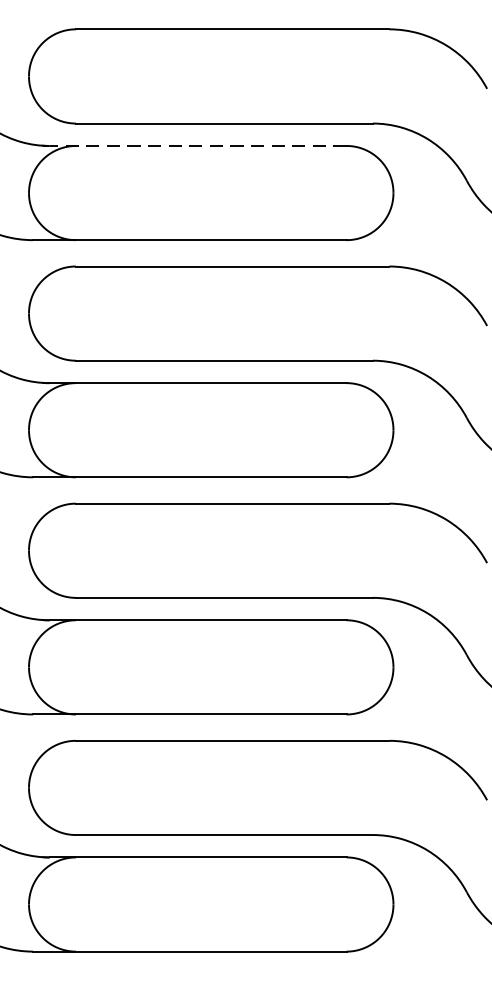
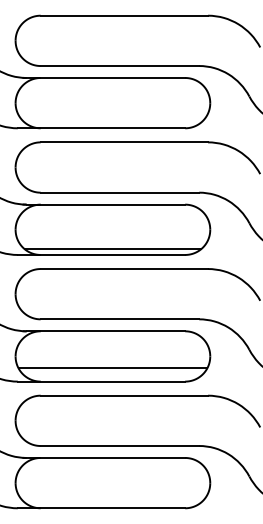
line: (197, 146) -> (105, 78), dashed -> solid
line: (210, 467) -> (112, 249), added
line: (210, 688) -> (112, 367), added

